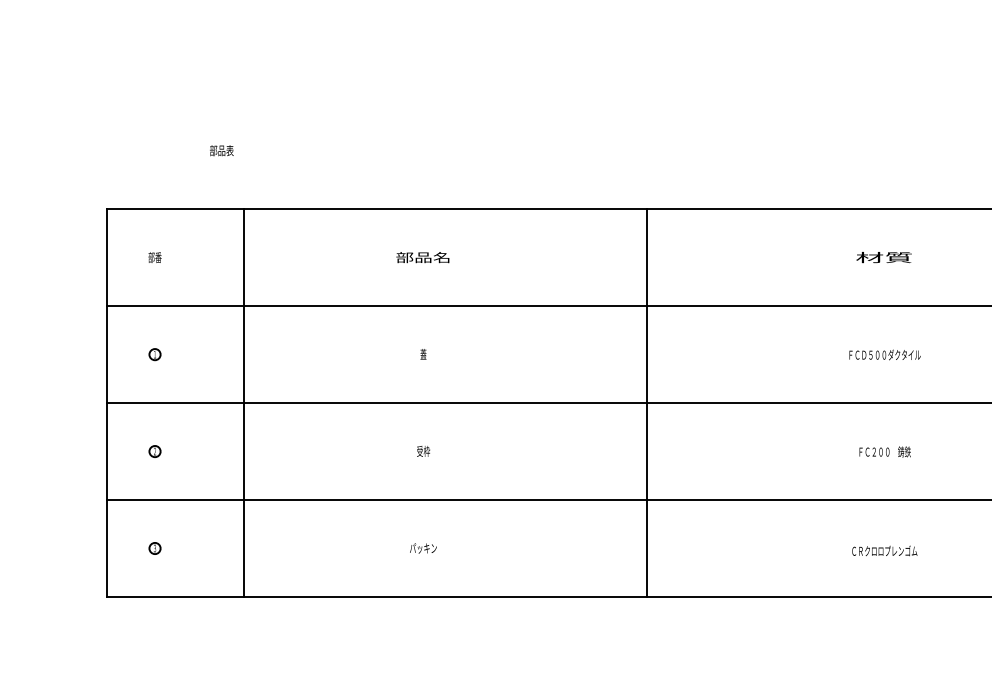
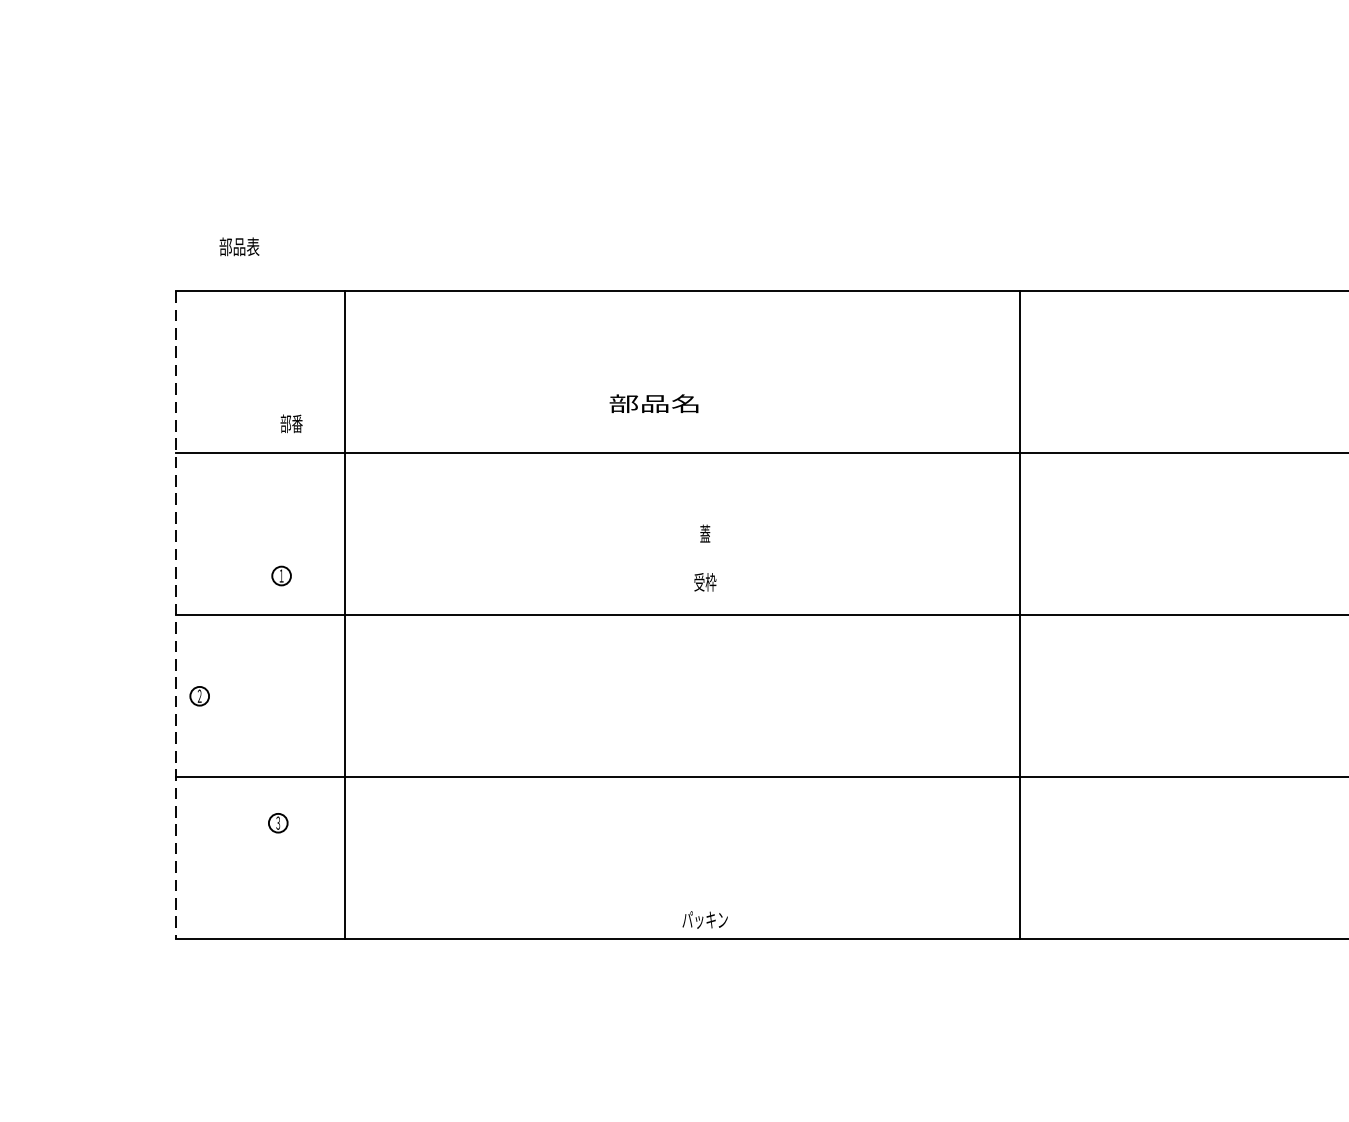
text: (221, 150) -> (238, 246), moved
text: (154, 257) -> (290, 423), moved
text: (422, 257) -> (653, 403), moved
part: (154, 354) -> (280, 575), moved
line: (243, 402) -> (344, 614), moved
line: (646, 402) -> (1019, 614), moved
line: (106, 403) -> (175, 615), solid -> dashed
part: (154, 451) -> (198, 696), moved
text: (423, 451) -> (705, 582), moved
part: (154, 548) -> (277, 823), moved
text: (423, 548) -> (705, 920), moved

